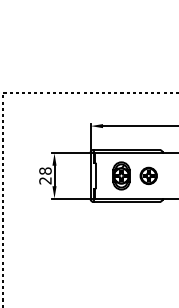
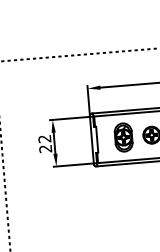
text: (45, 170) -> (44, 138), 28 -> 22

